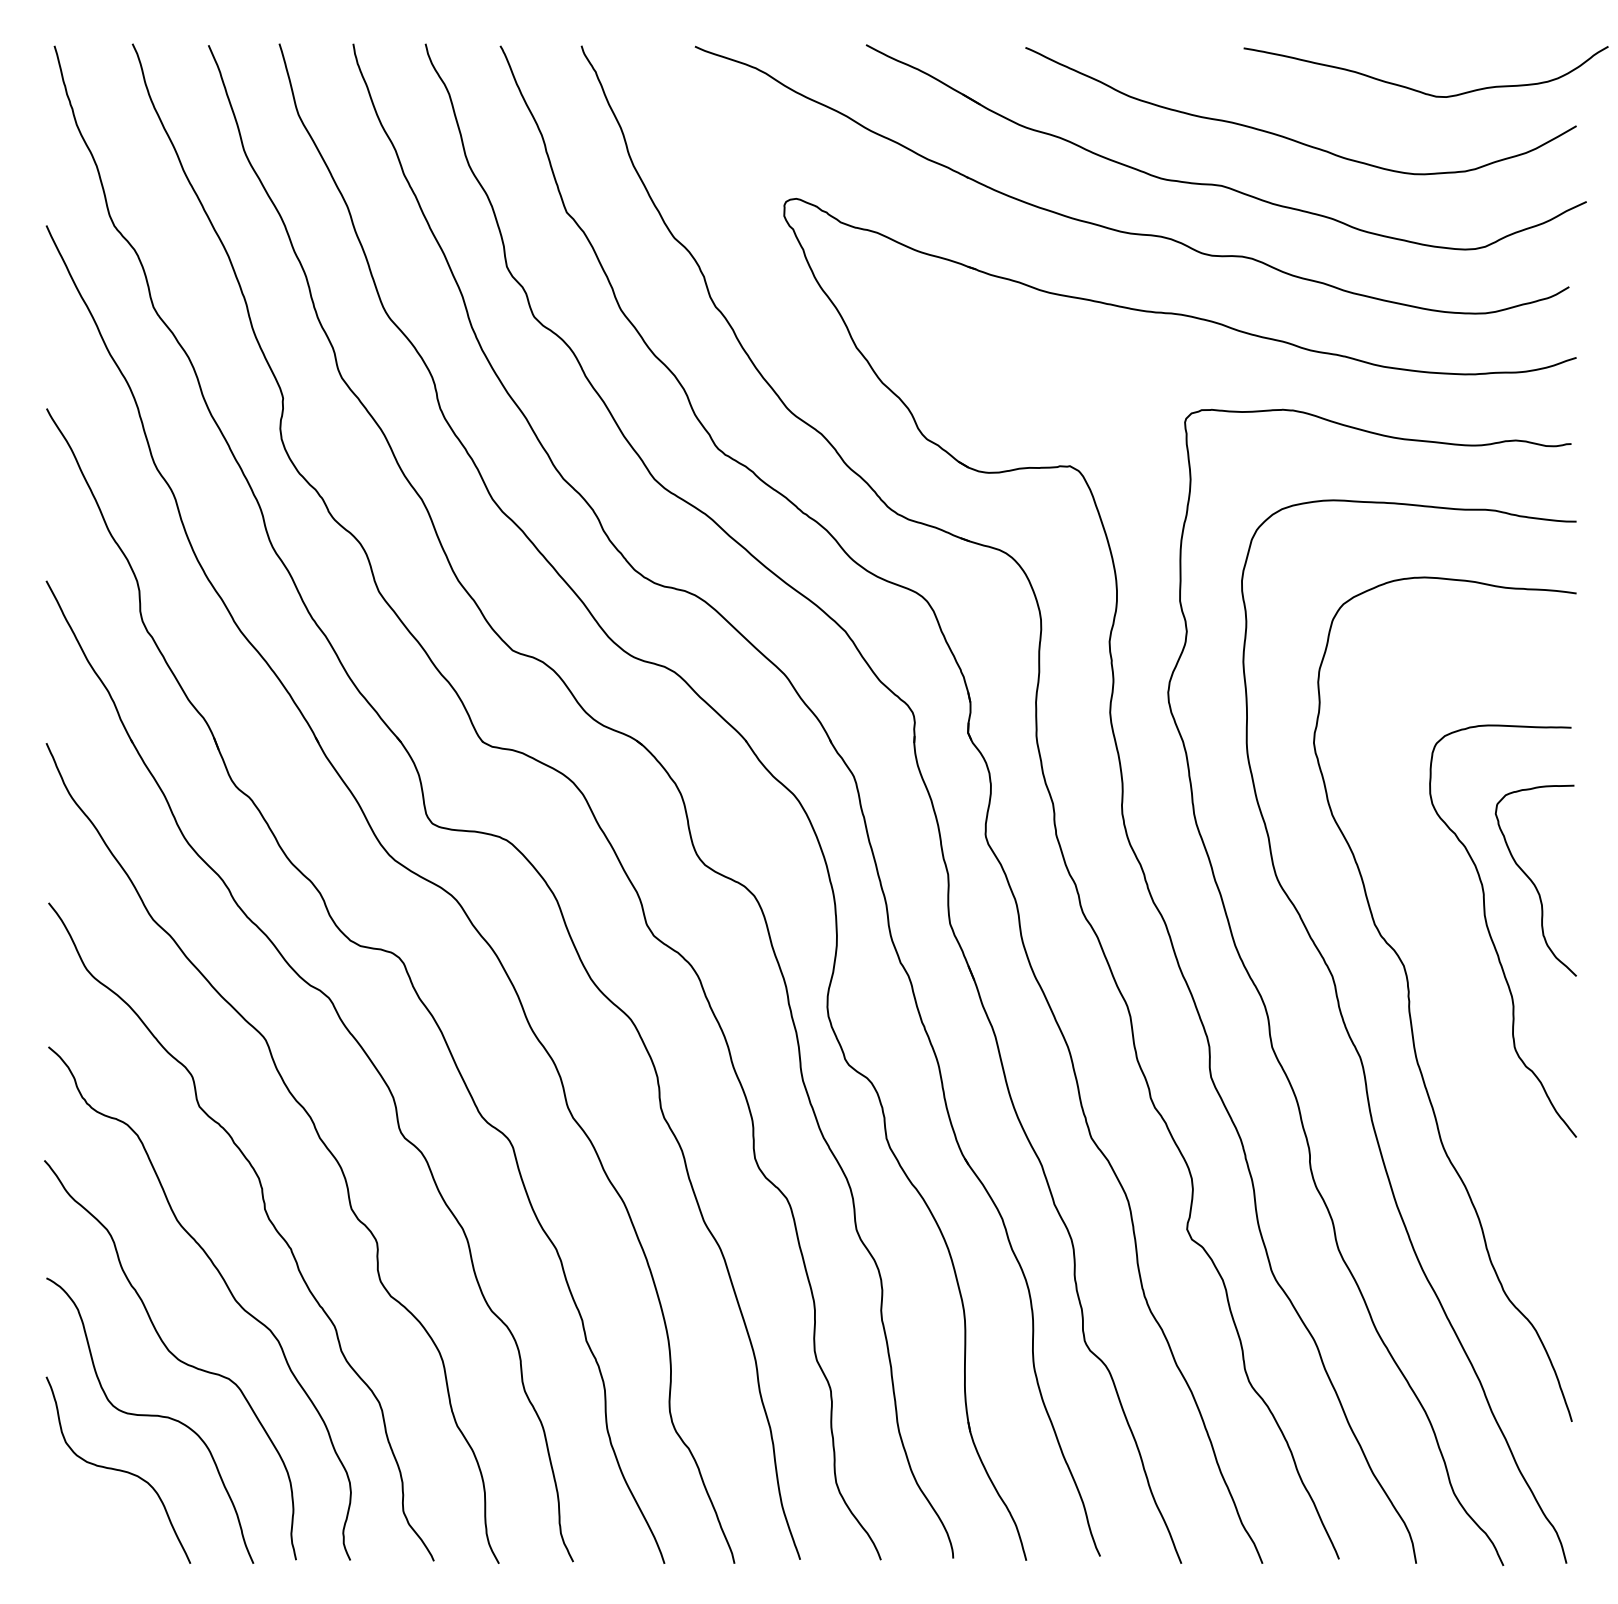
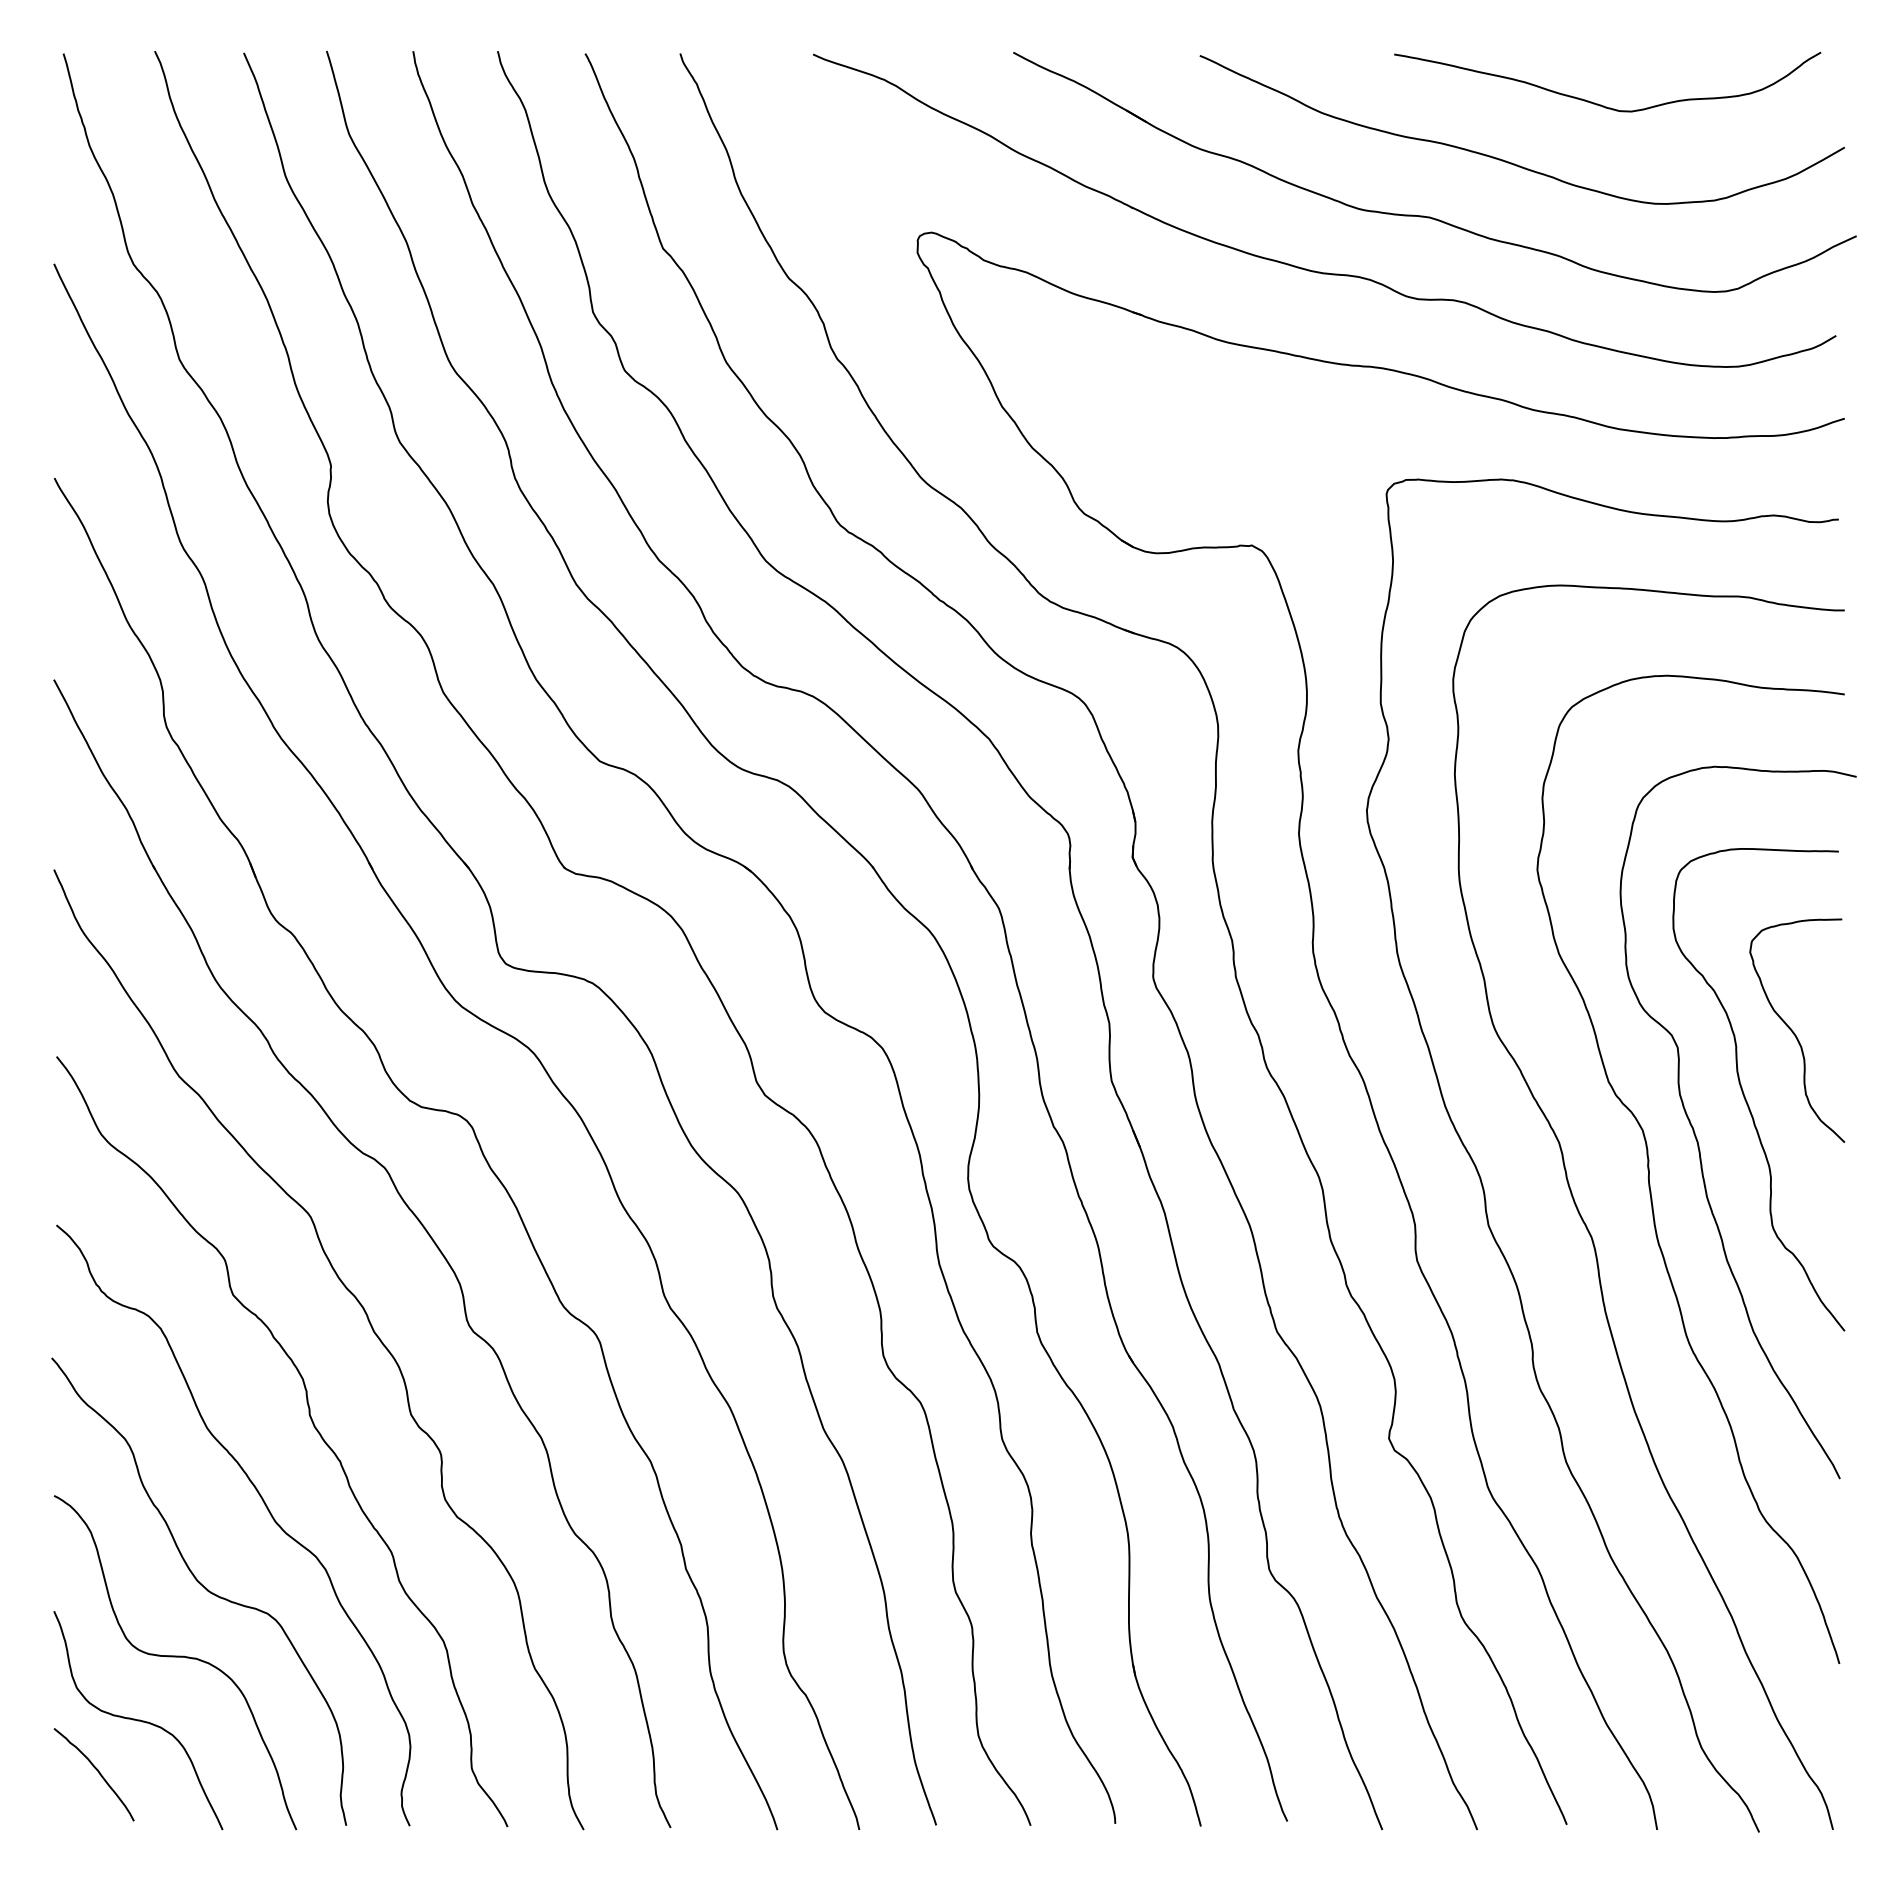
curve: (1418, 90) -> (1598, 103), moved
curve: (1449, 970) -> (1696, 1135), added
curve: (82, 1512) -> (96, 1770), added

